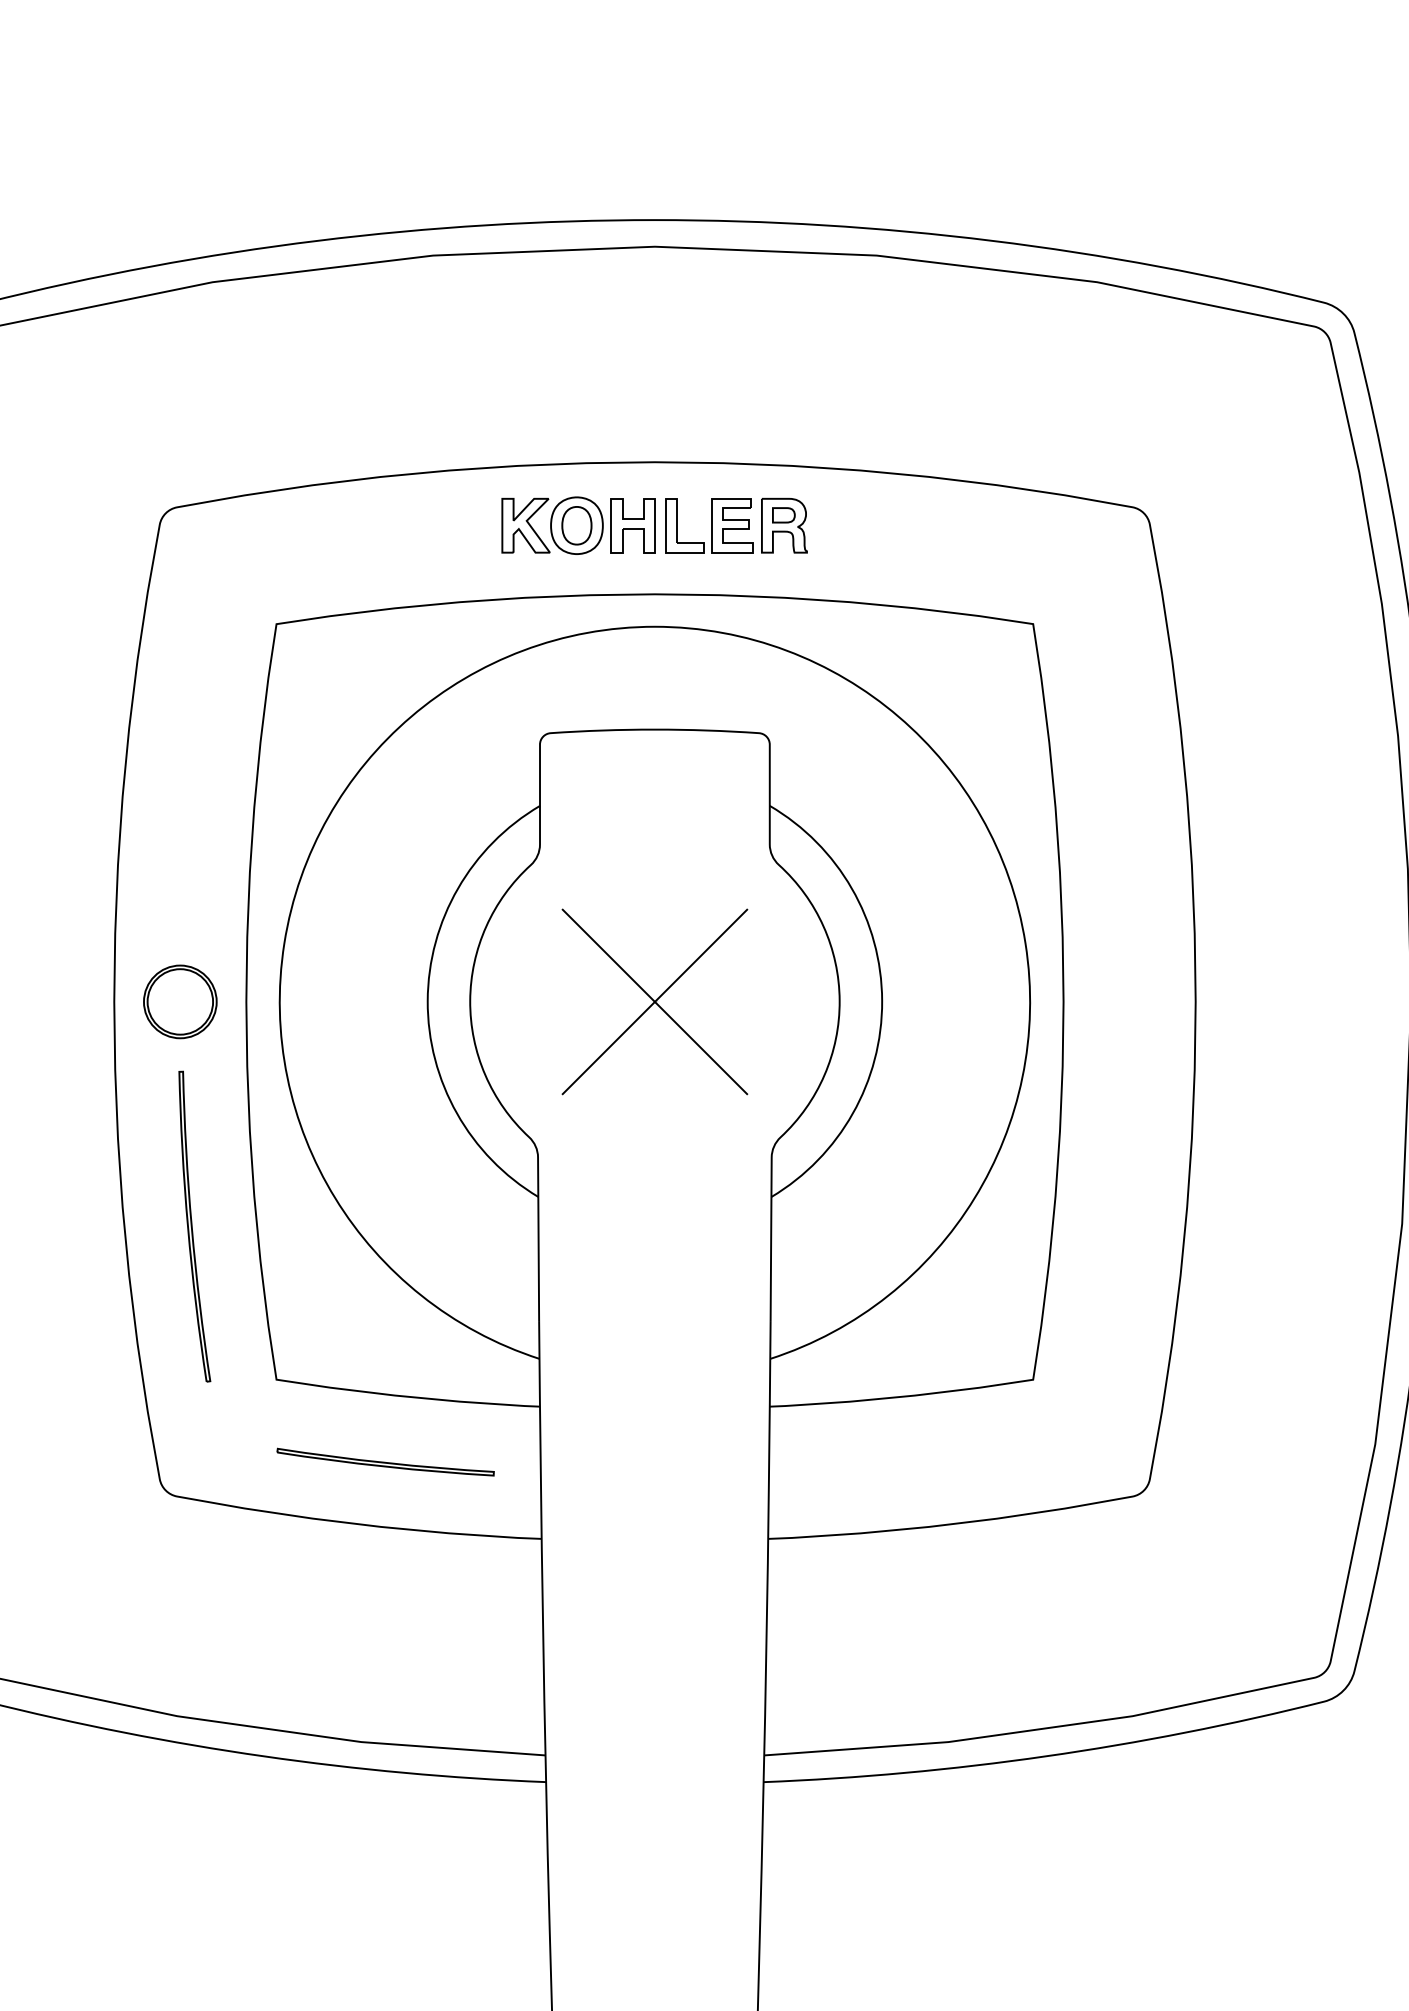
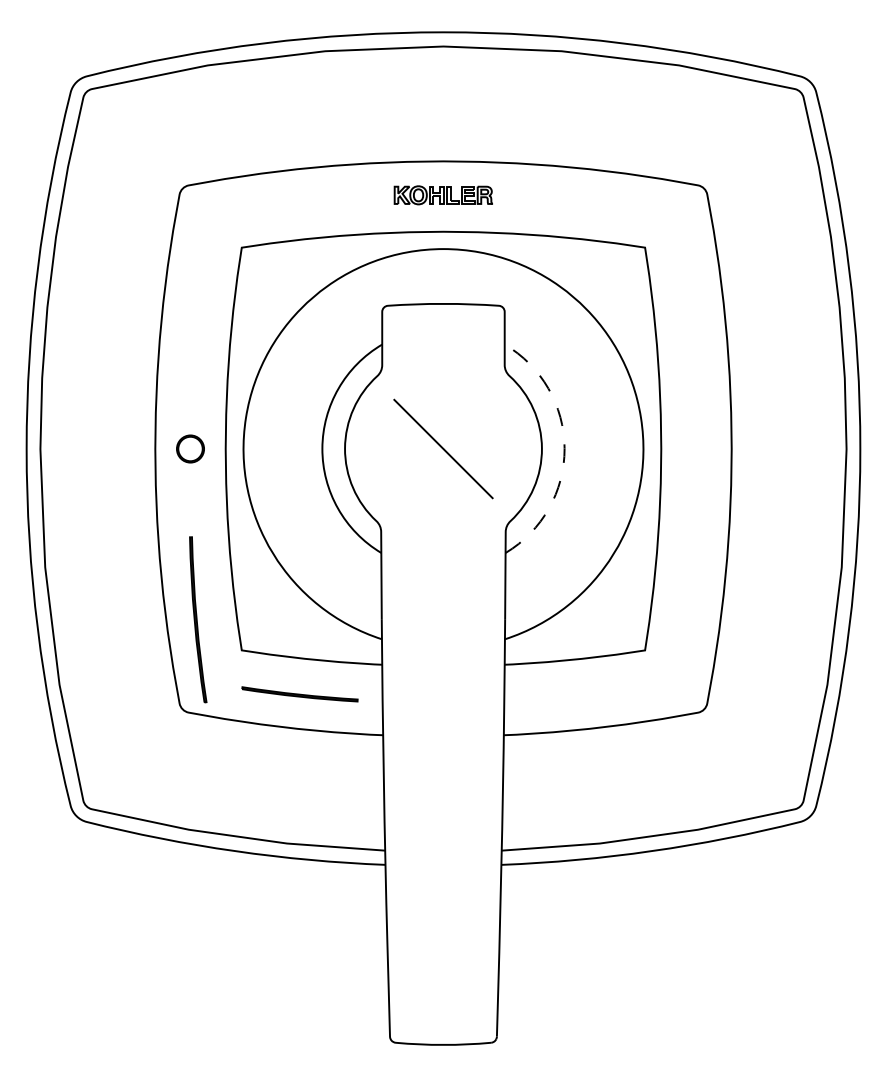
part: (654, 526) -> (443, 195), size x0.6
part: (180, 1000) -> (190, 448), size x0.7
line: (654, 1000) -> (443, 448), removed
arc: (881, 1000) -> (564, 448), solid -> dashed
part: (195, 1226) -> (198, 619), moved

